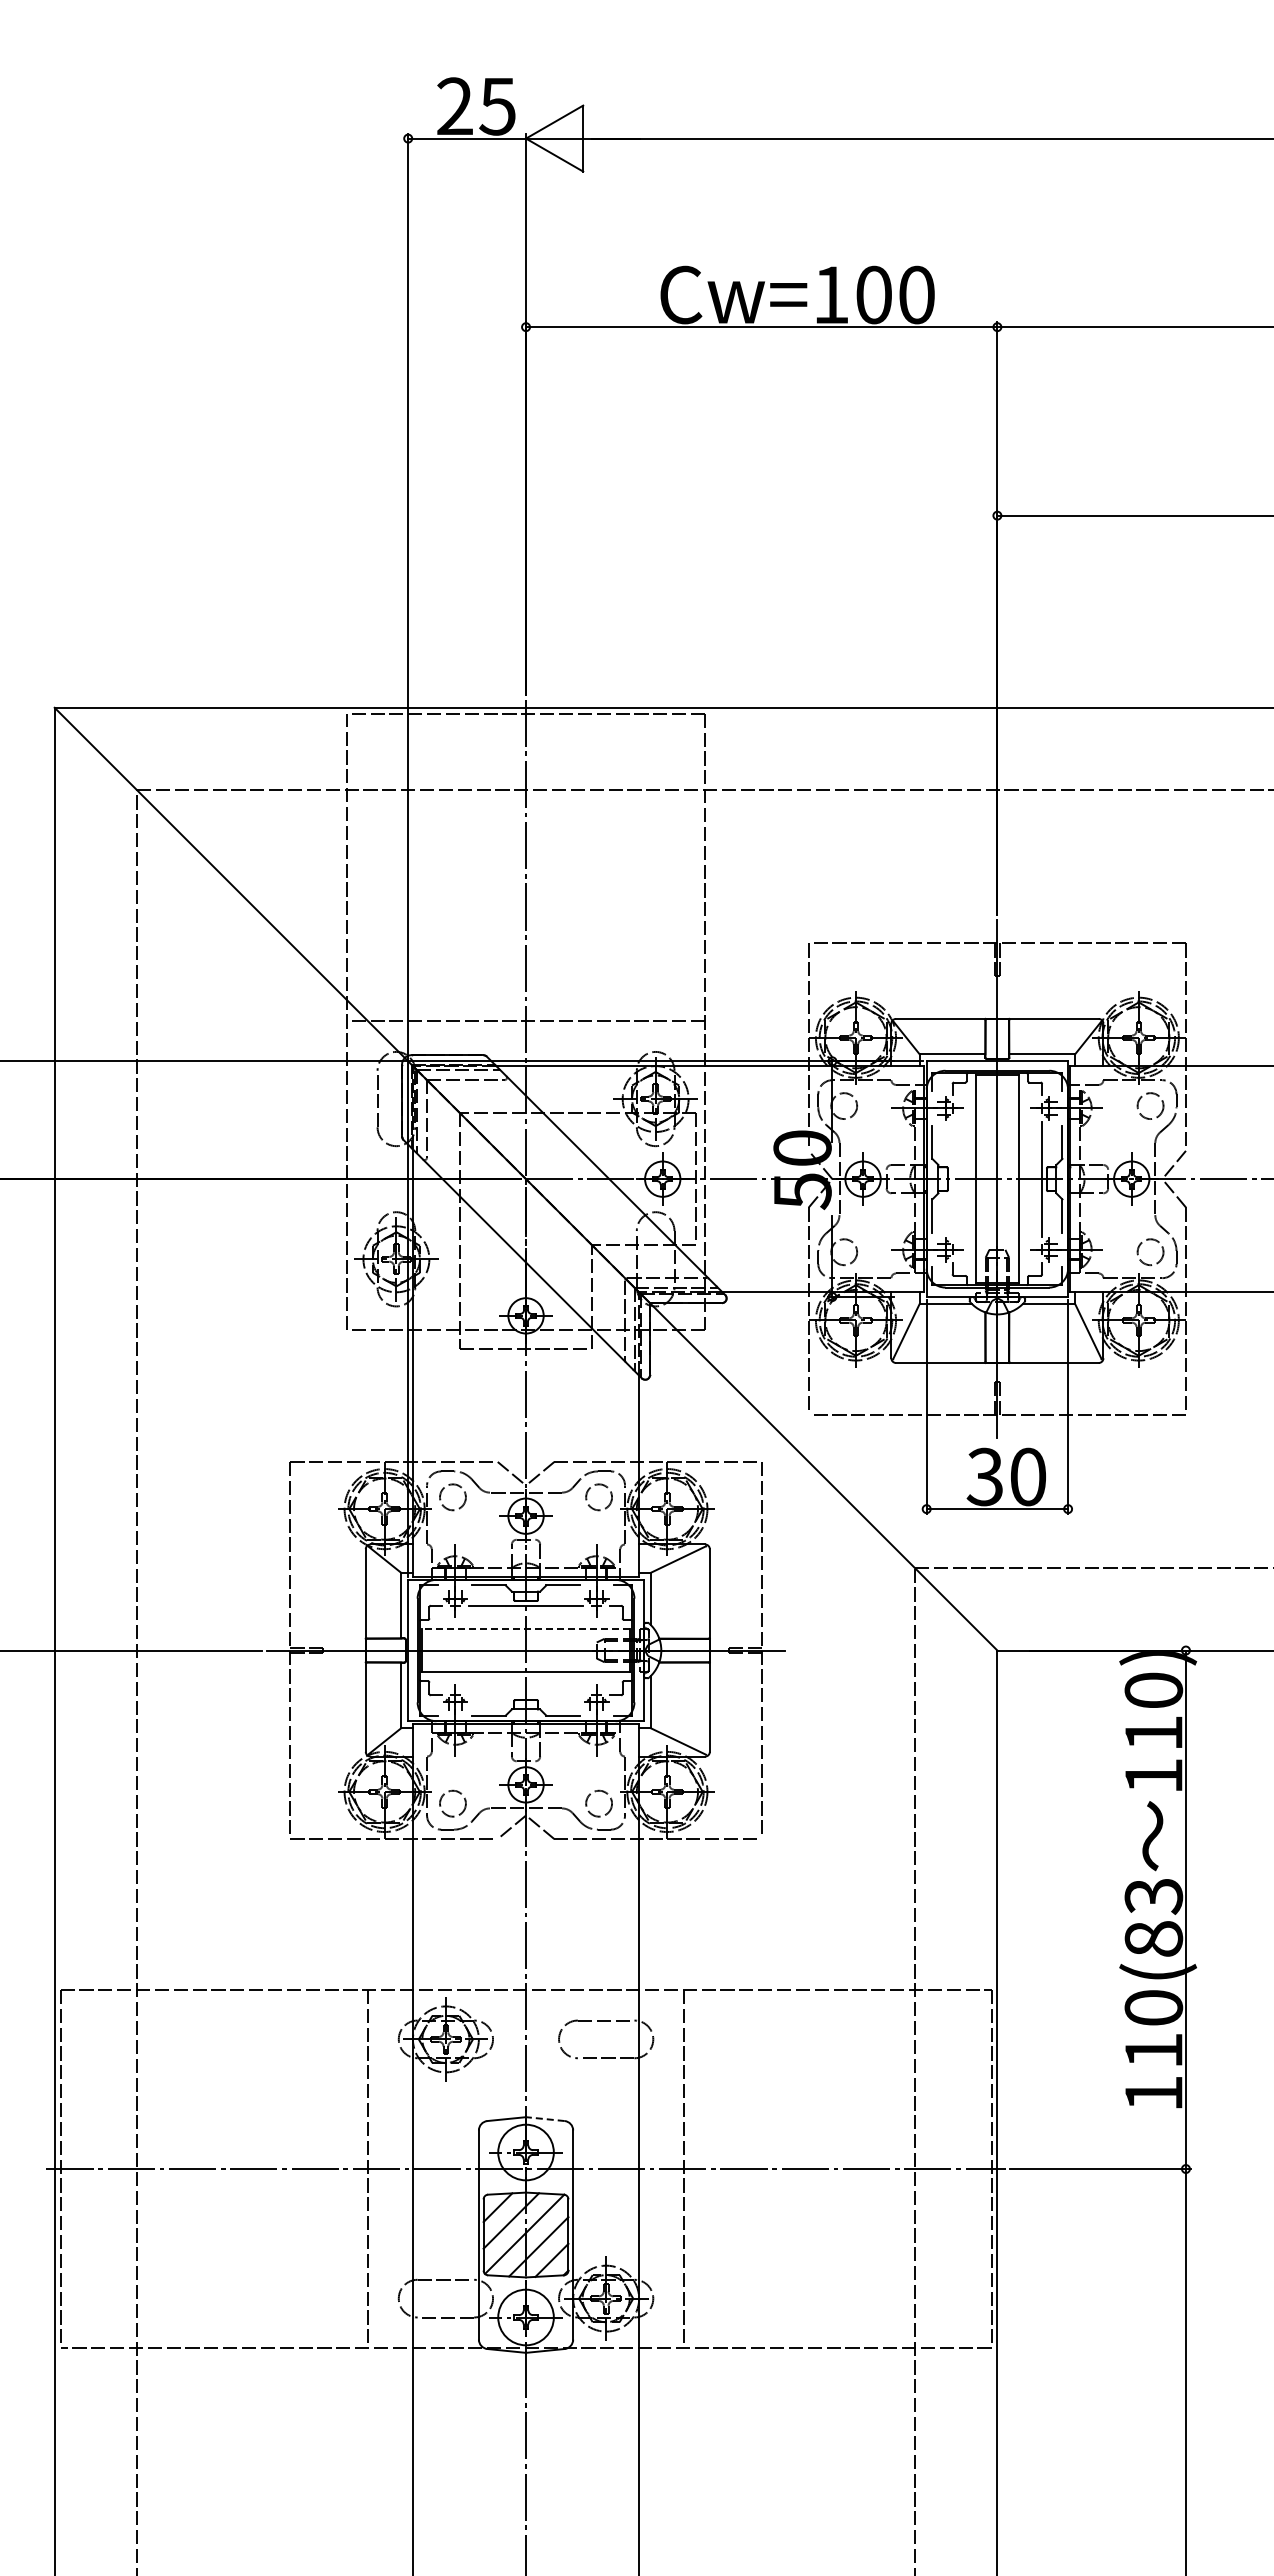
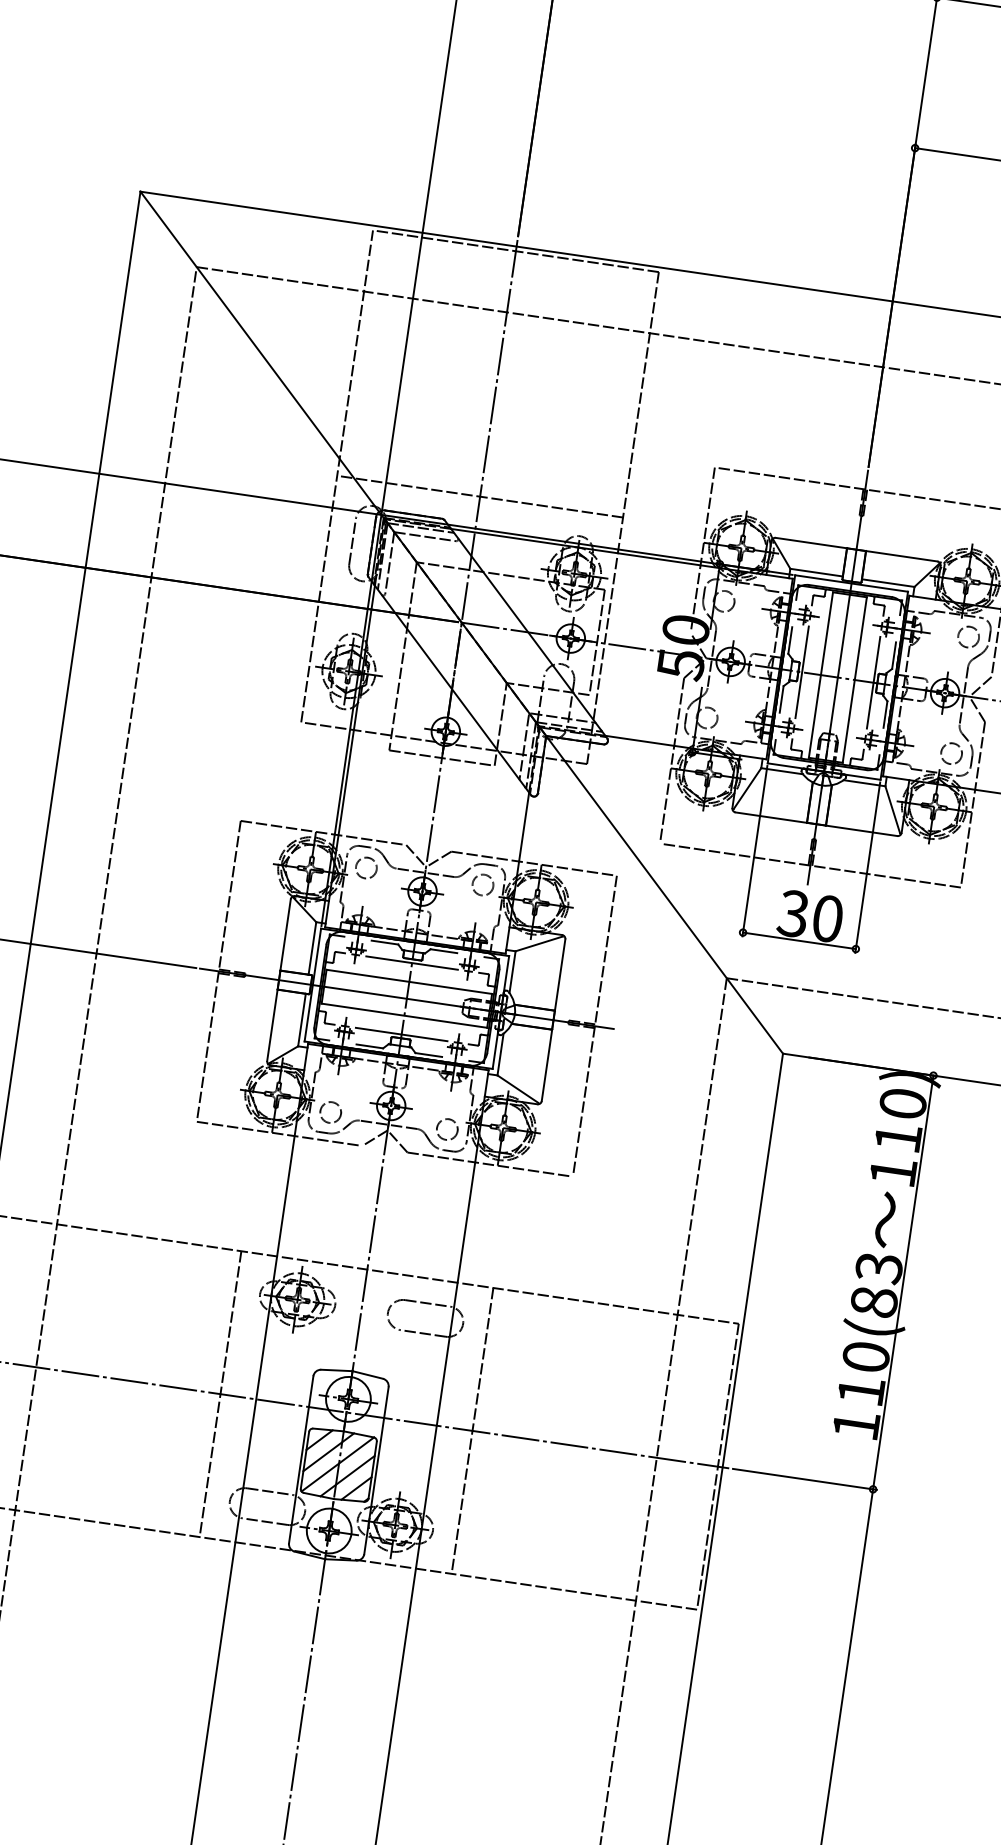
line: (952, 1178) -> (802, 671), added
line: (526, 1629) -> (409, 982), dashed -> solid
line: (525, 1695) -> (401, 1034), added
line: (544, 2119) -> (367, 1375), dashed -> solid

